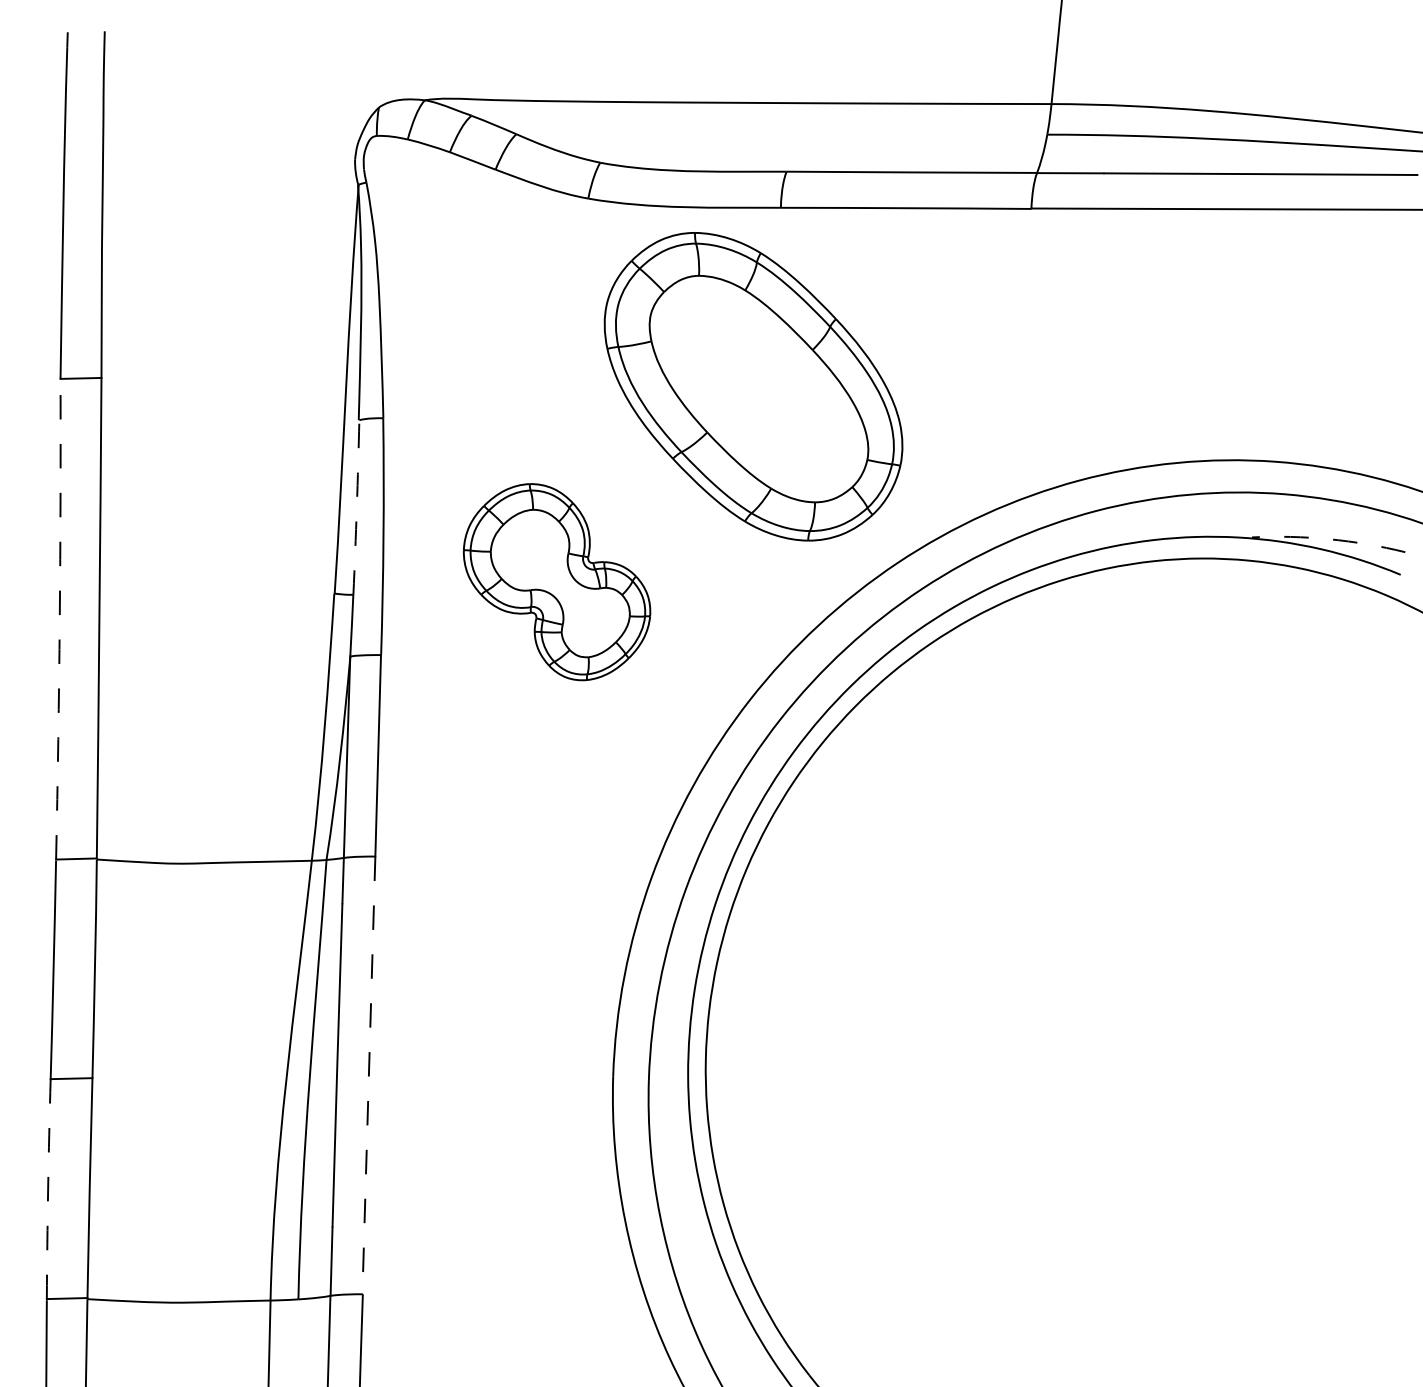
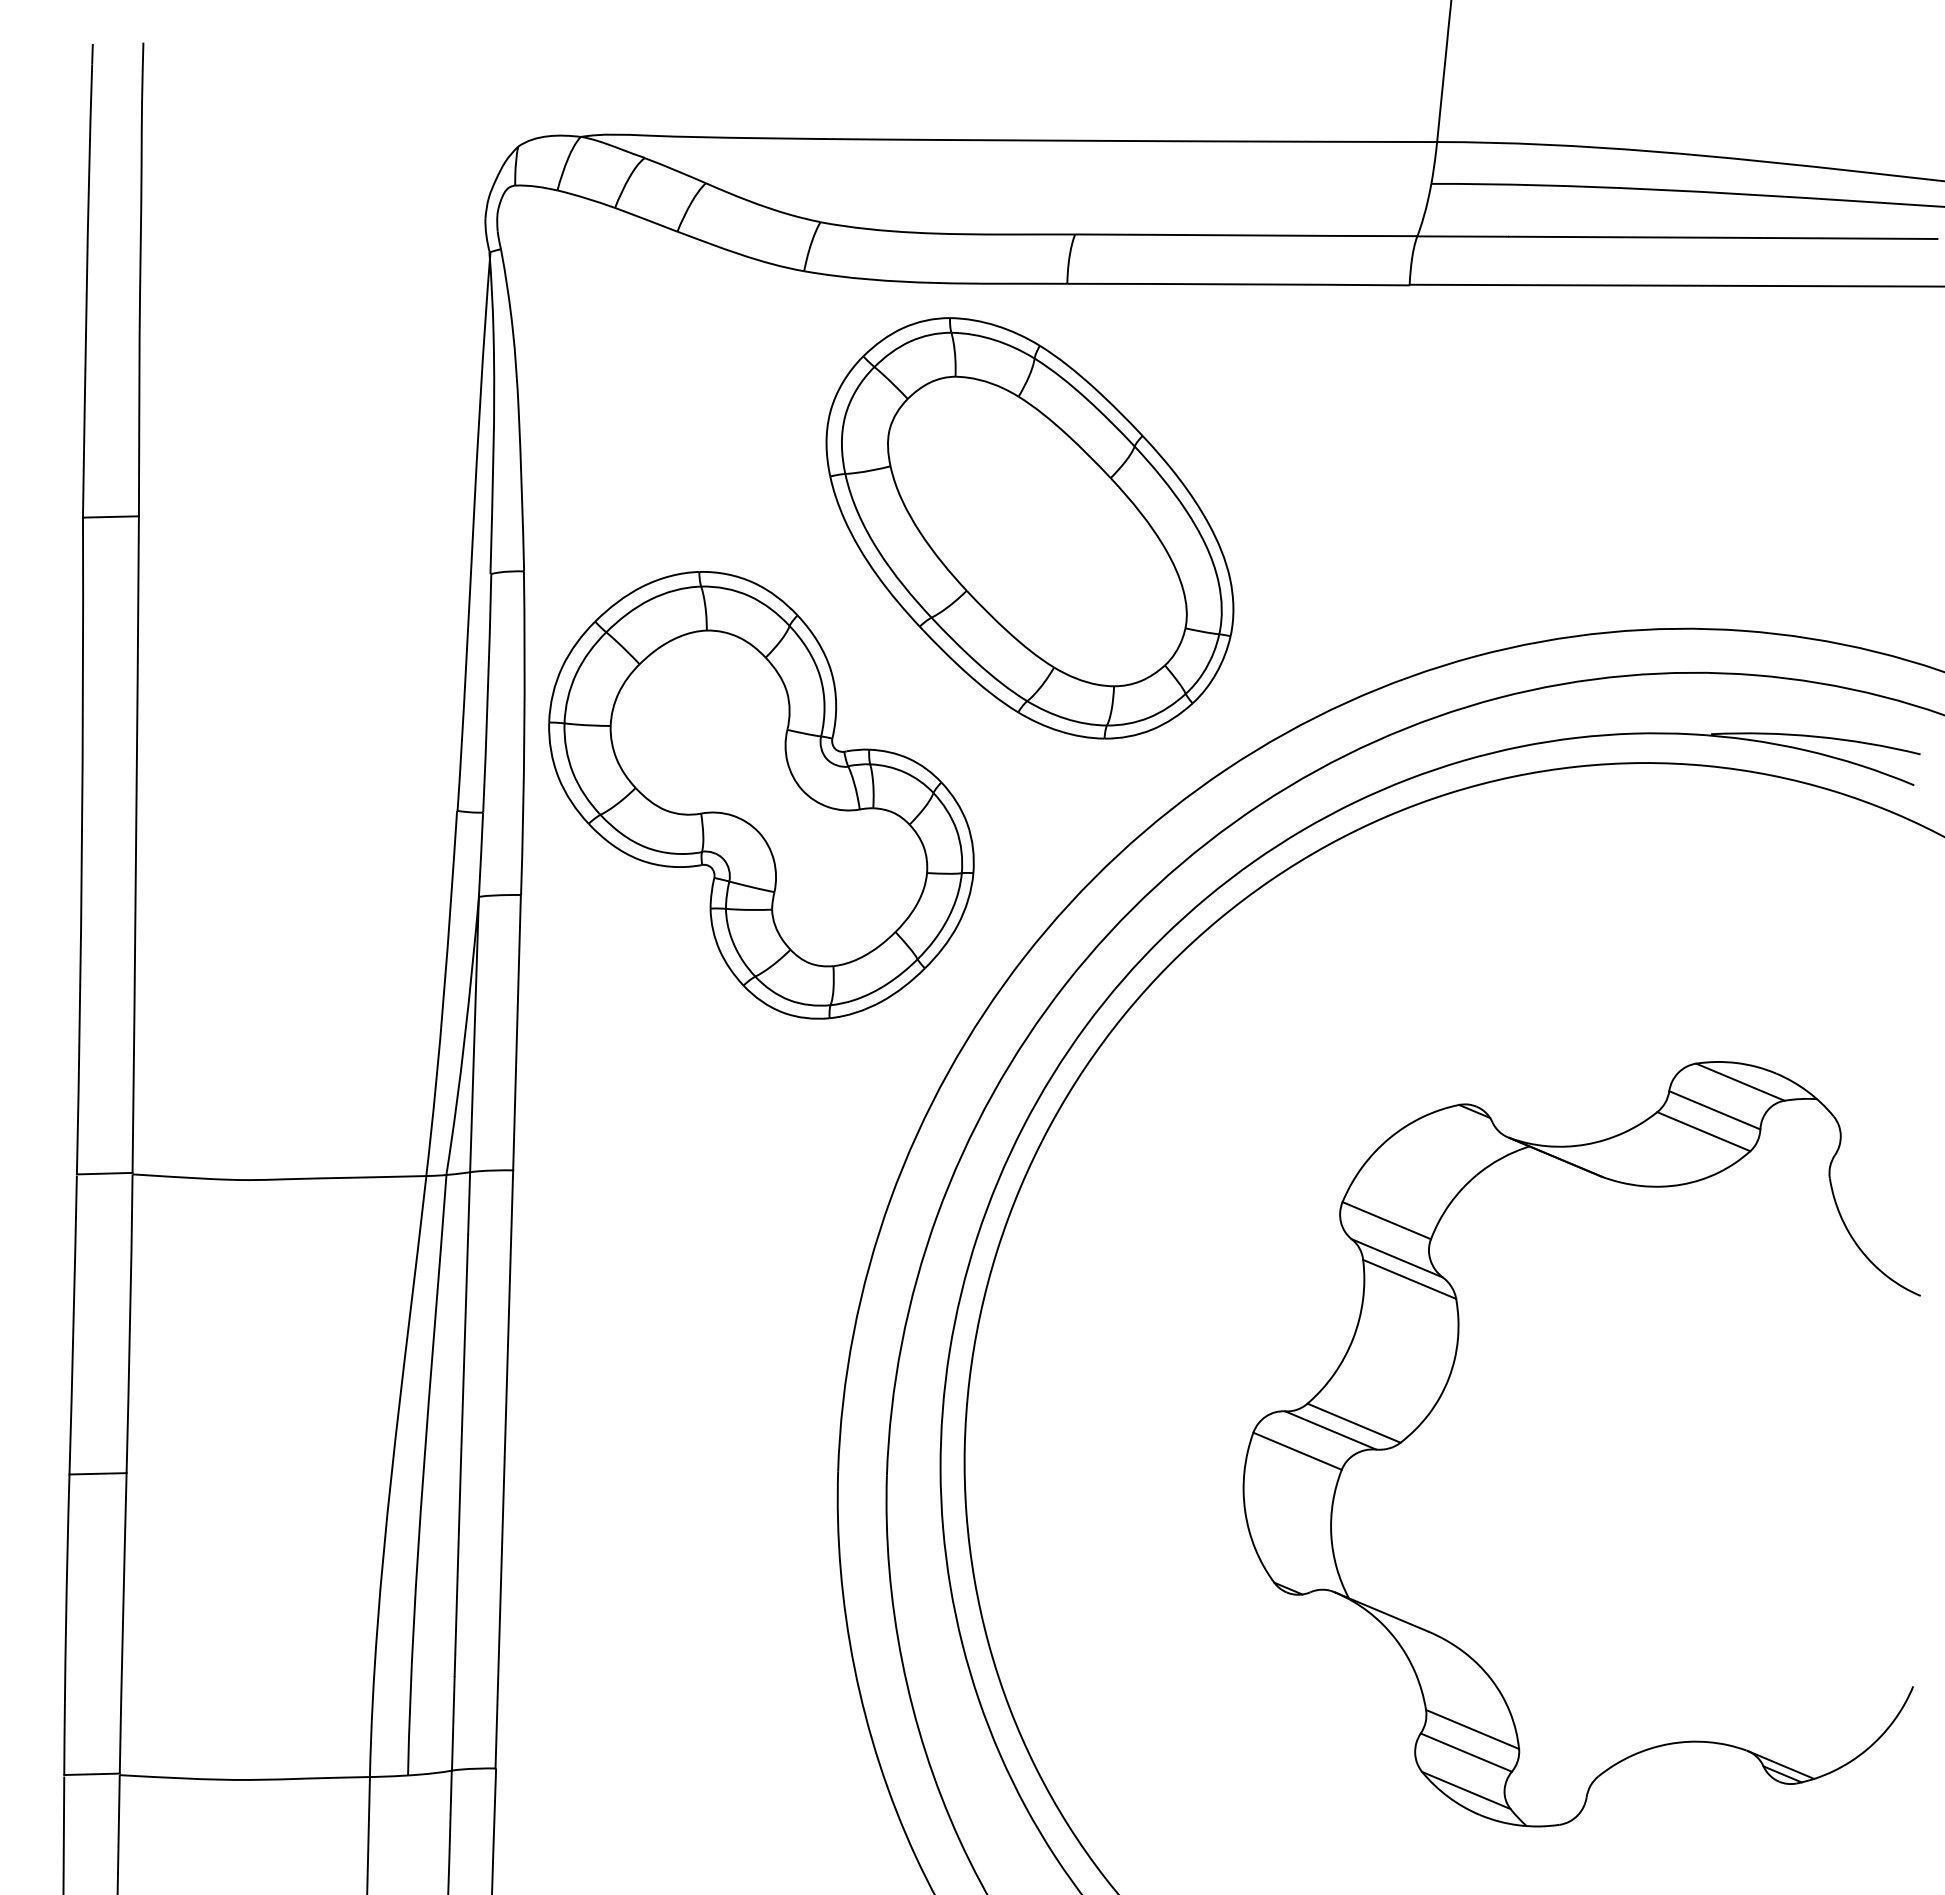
arc: (356, 507) -> (487, 693), dashed -> solid
arc: (1329, 539) -> (1816, 736), dashed -> solid
part: (557, 582) -> (761, 795), size x1.67
arc: (59, 619) -> (81, 846), dashed -> solid
part: (1059, 1011) -> (1448, 1382), added
line: (369, 1075) -> (504, 1469), dashed -> solid
arc: (48, 1188) -> (66, 1624), dashed -> solid

